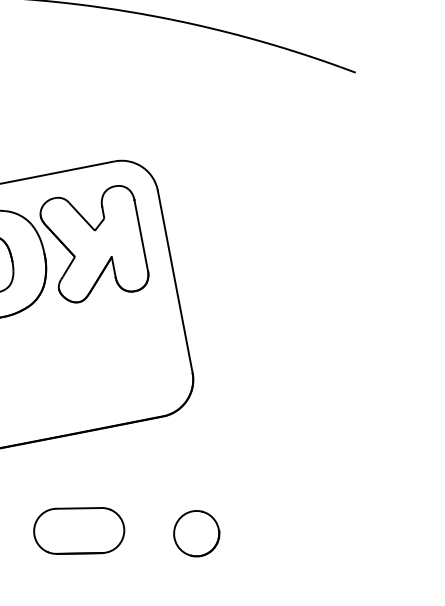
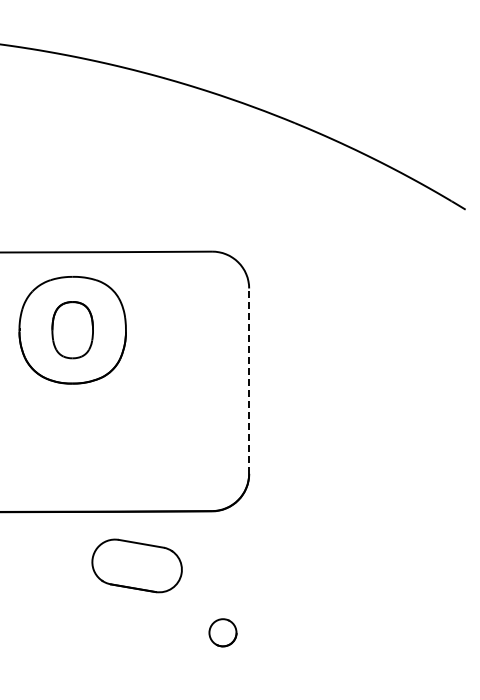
part: (94, 244) -> (176, 329), removed
line: (175, 281) -> (249, 381), solid -> dashed
part: (78, 530) -> (136, 565), moved
part: (196, 533) -> (222, 632), size x0.6

